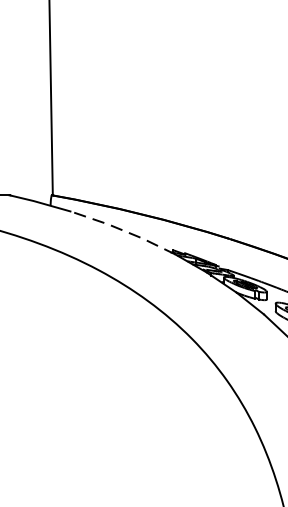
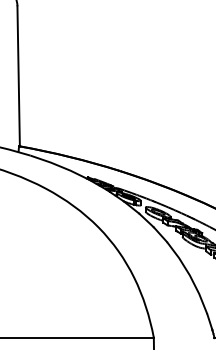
line: (122, 231) -> (59, 166), dashed -> solid

